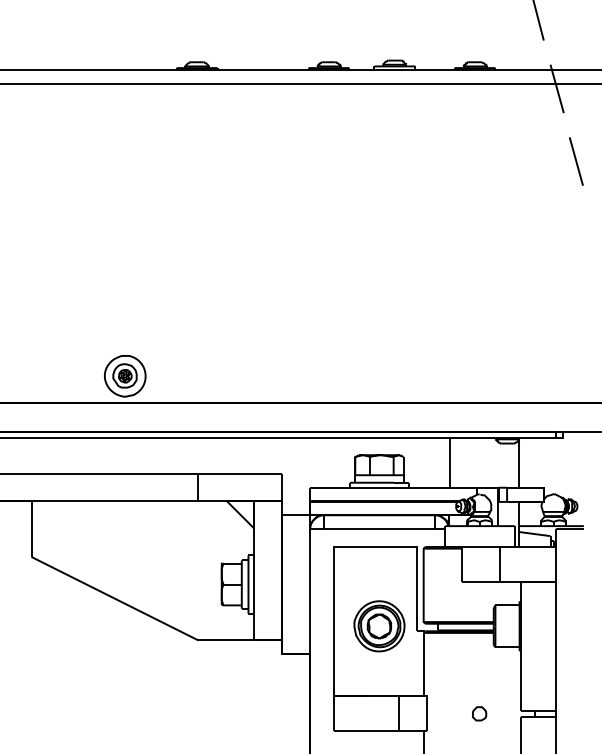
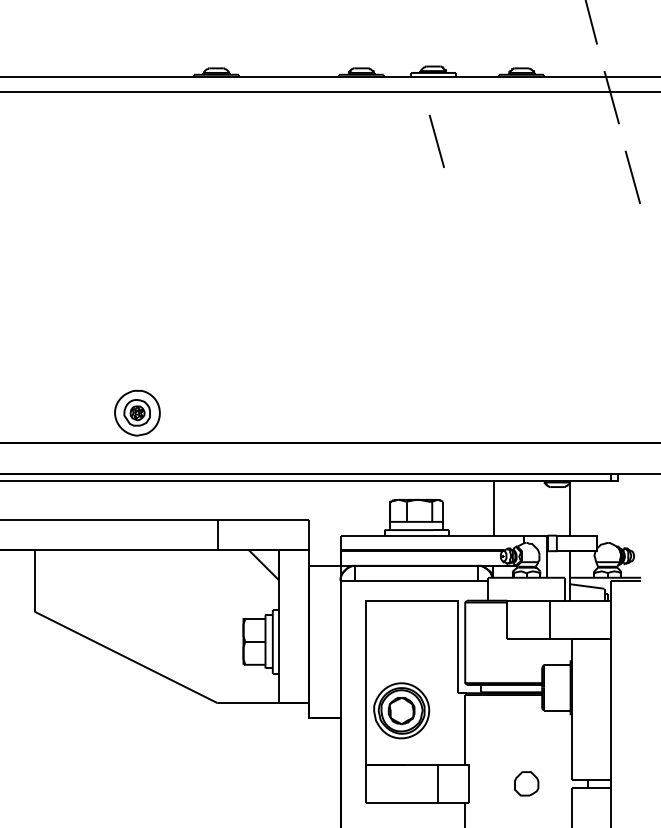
line: (397, 127) -> (436, 140), added
part: (379, 626) -> (401, 710), moved
part: (479, 713) -> (526, 783), size x1.6

